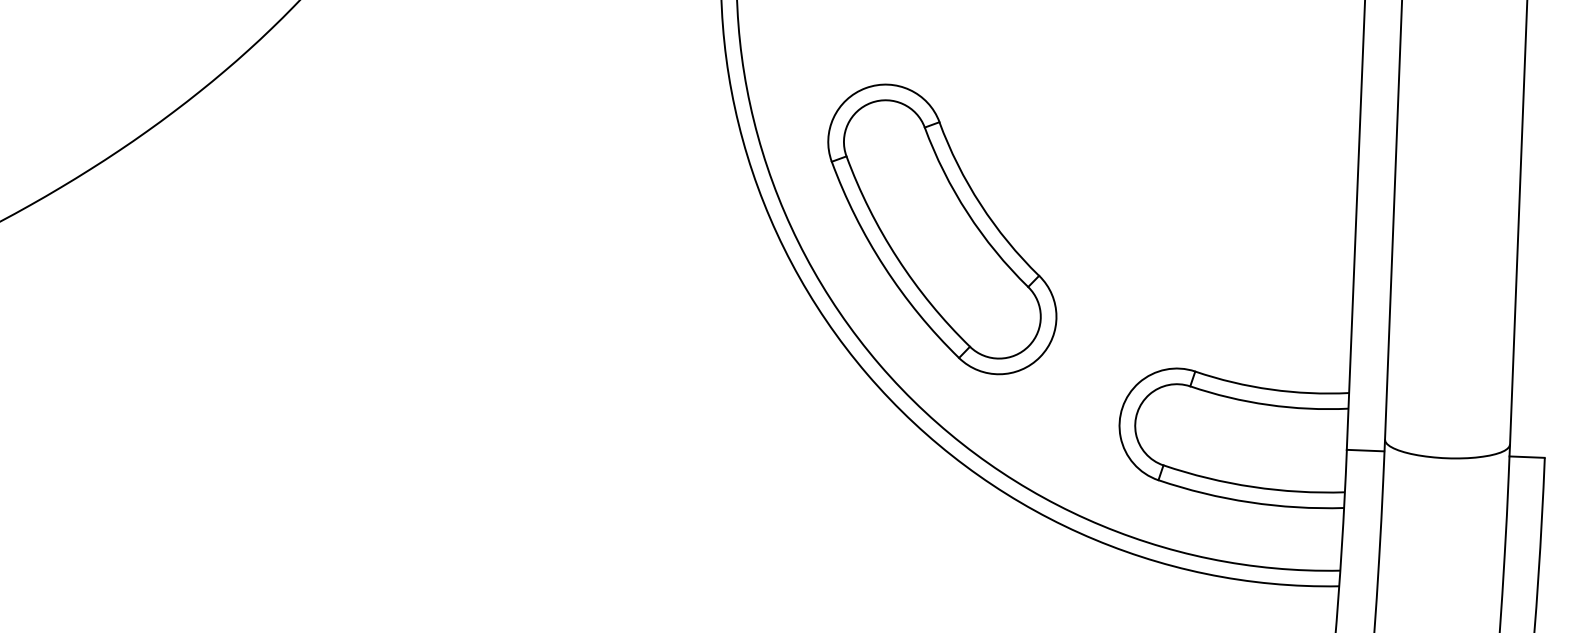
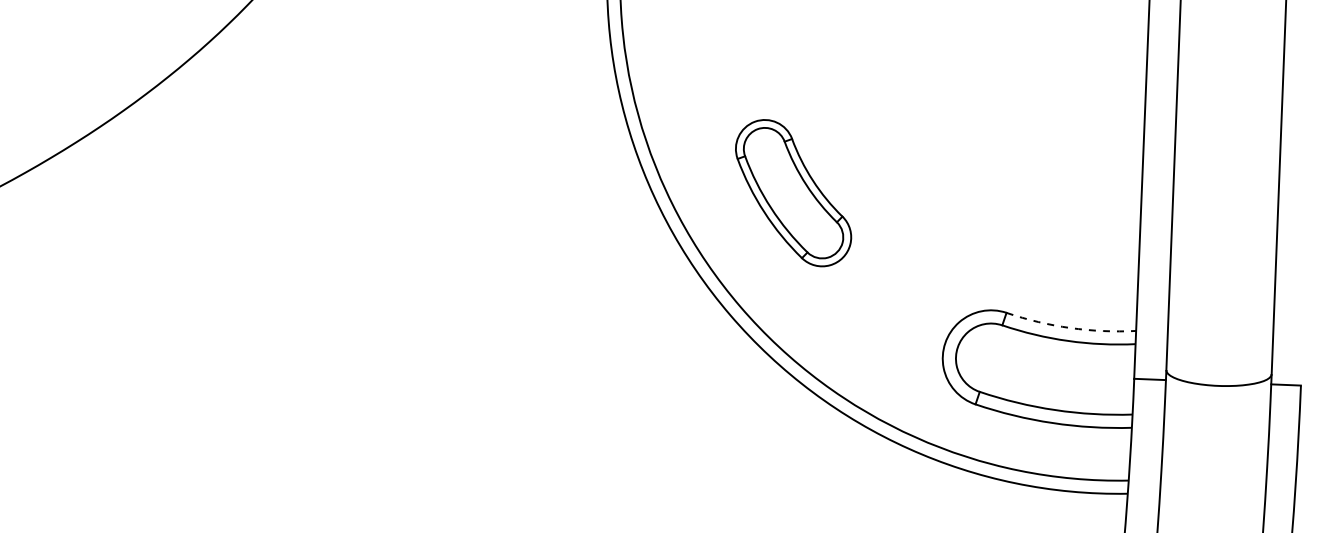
part: (942, 229) -> (793, 193), size x0.6
arc: (1271, 389) -> (1070, 327), solid -> dashed

